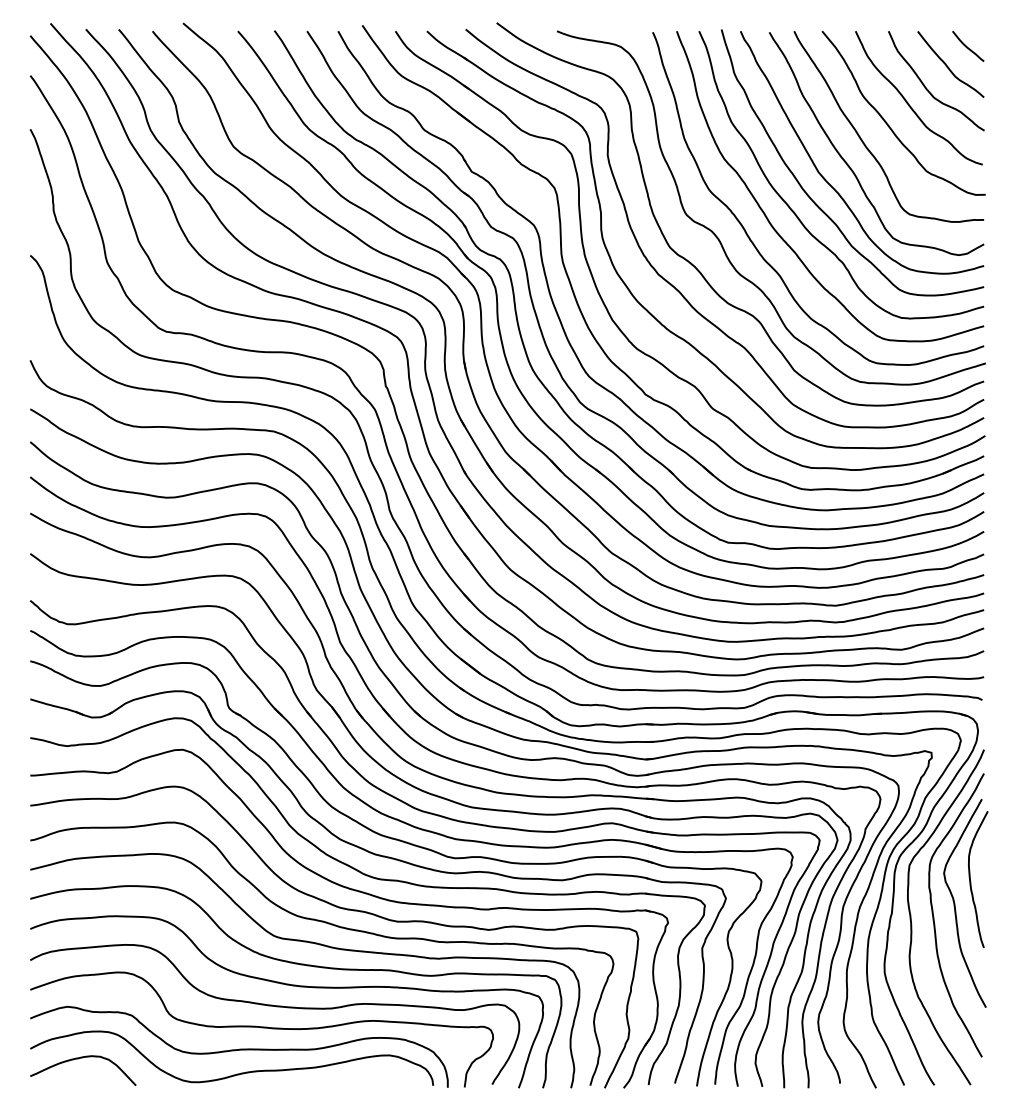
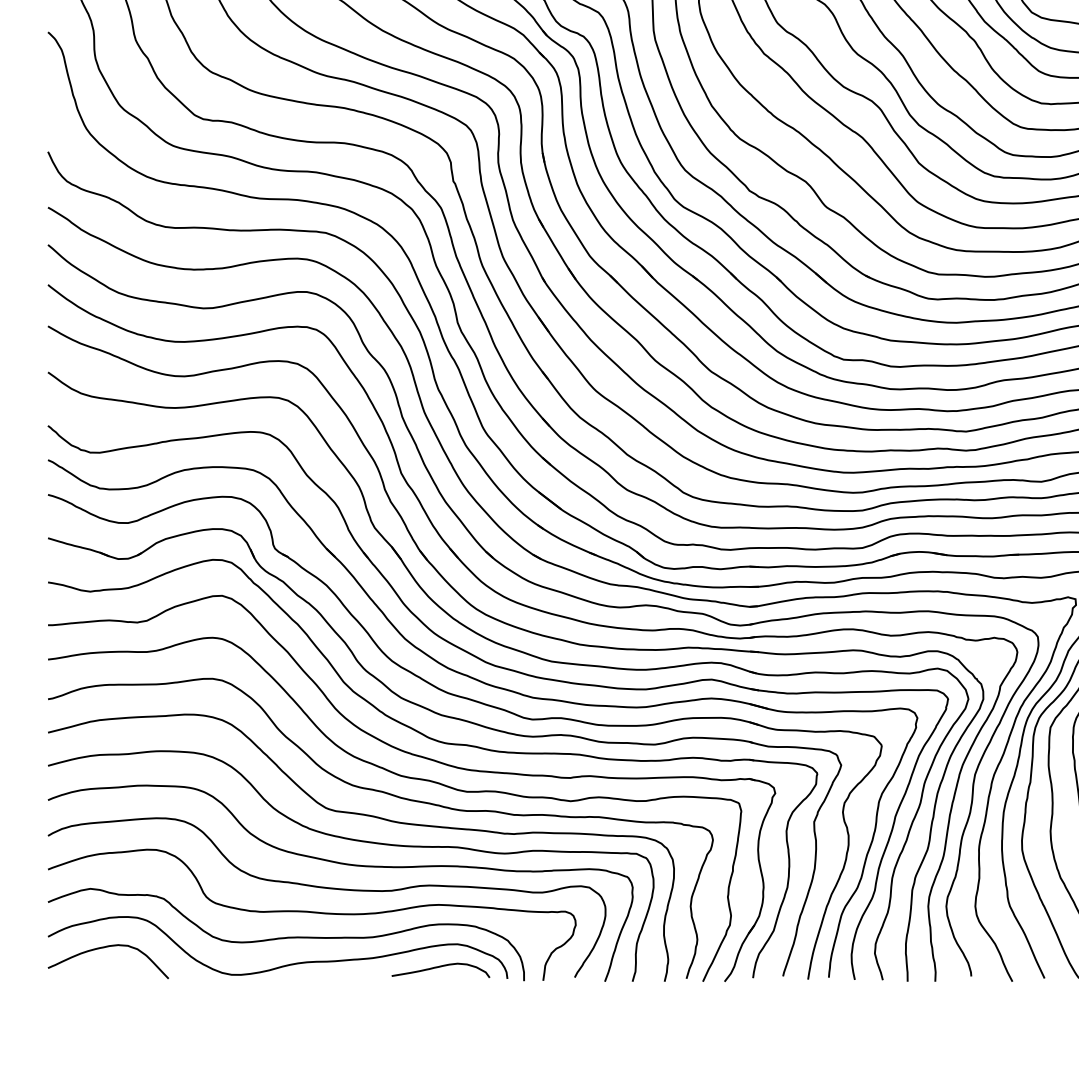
curve: (373, 1076) -> (439, 968), added

